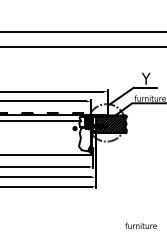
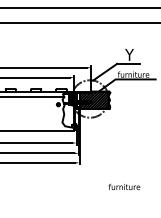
text: (140, 225) -> (123, 186), moved

